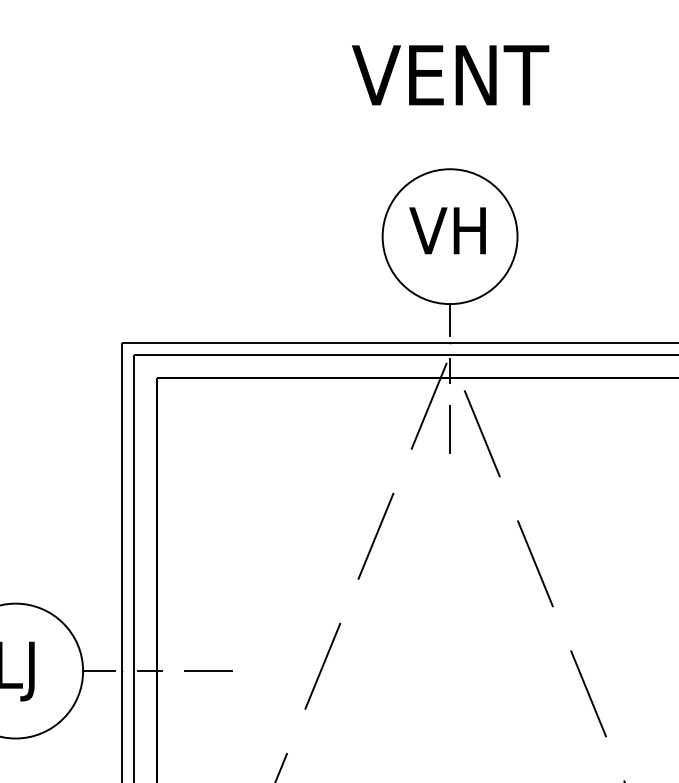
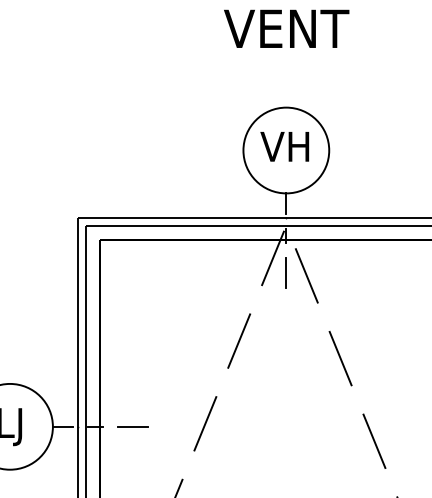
text: (450, 74) -> (286, 28), moved

